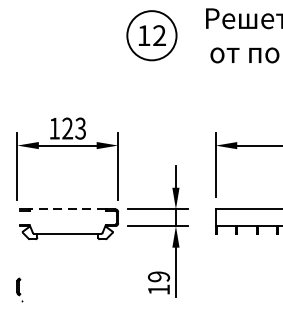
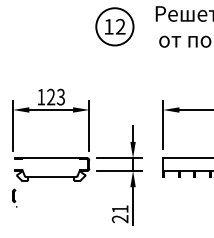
line: (68, 209) -> (51, 158), dashed -> solid
text: (158, 283) -> (119, 214), 19 -> 21
part: (19, 289) -> (14, 197), moved

